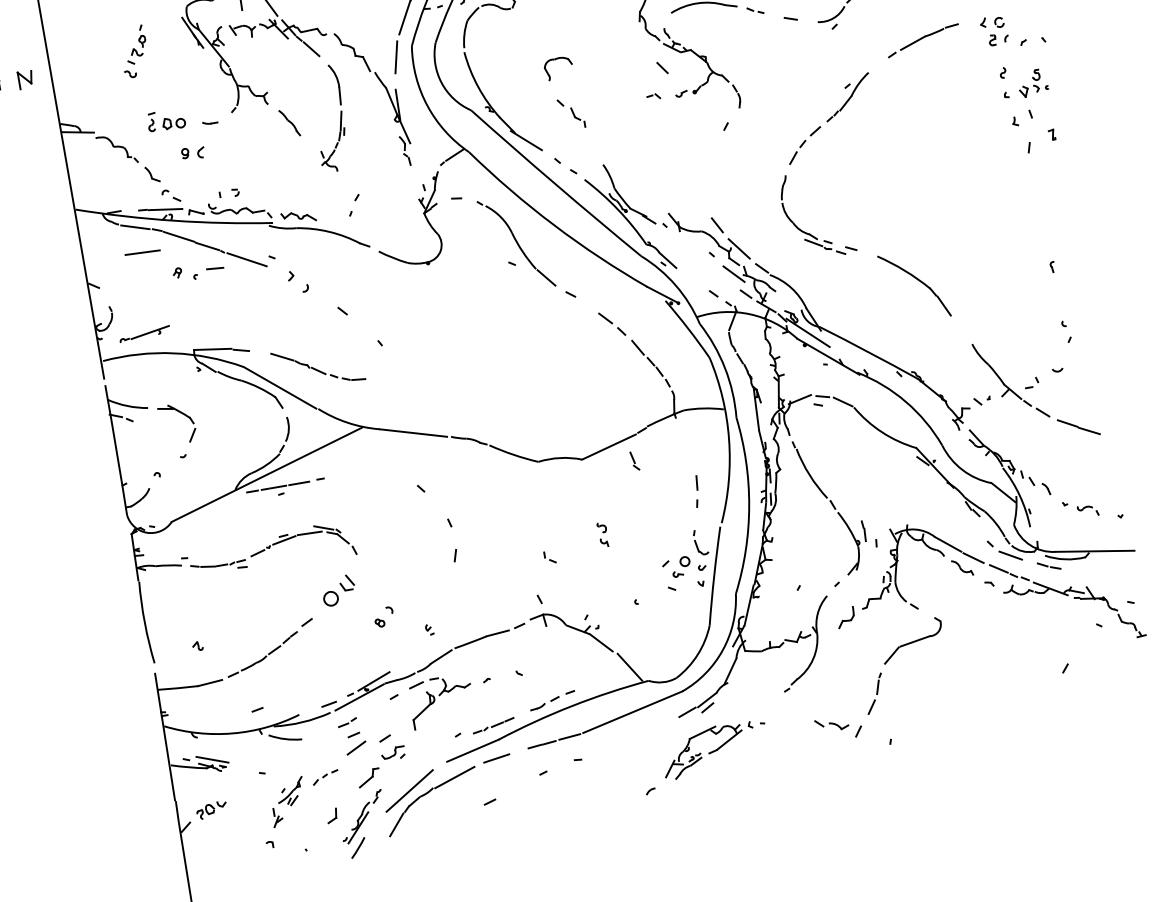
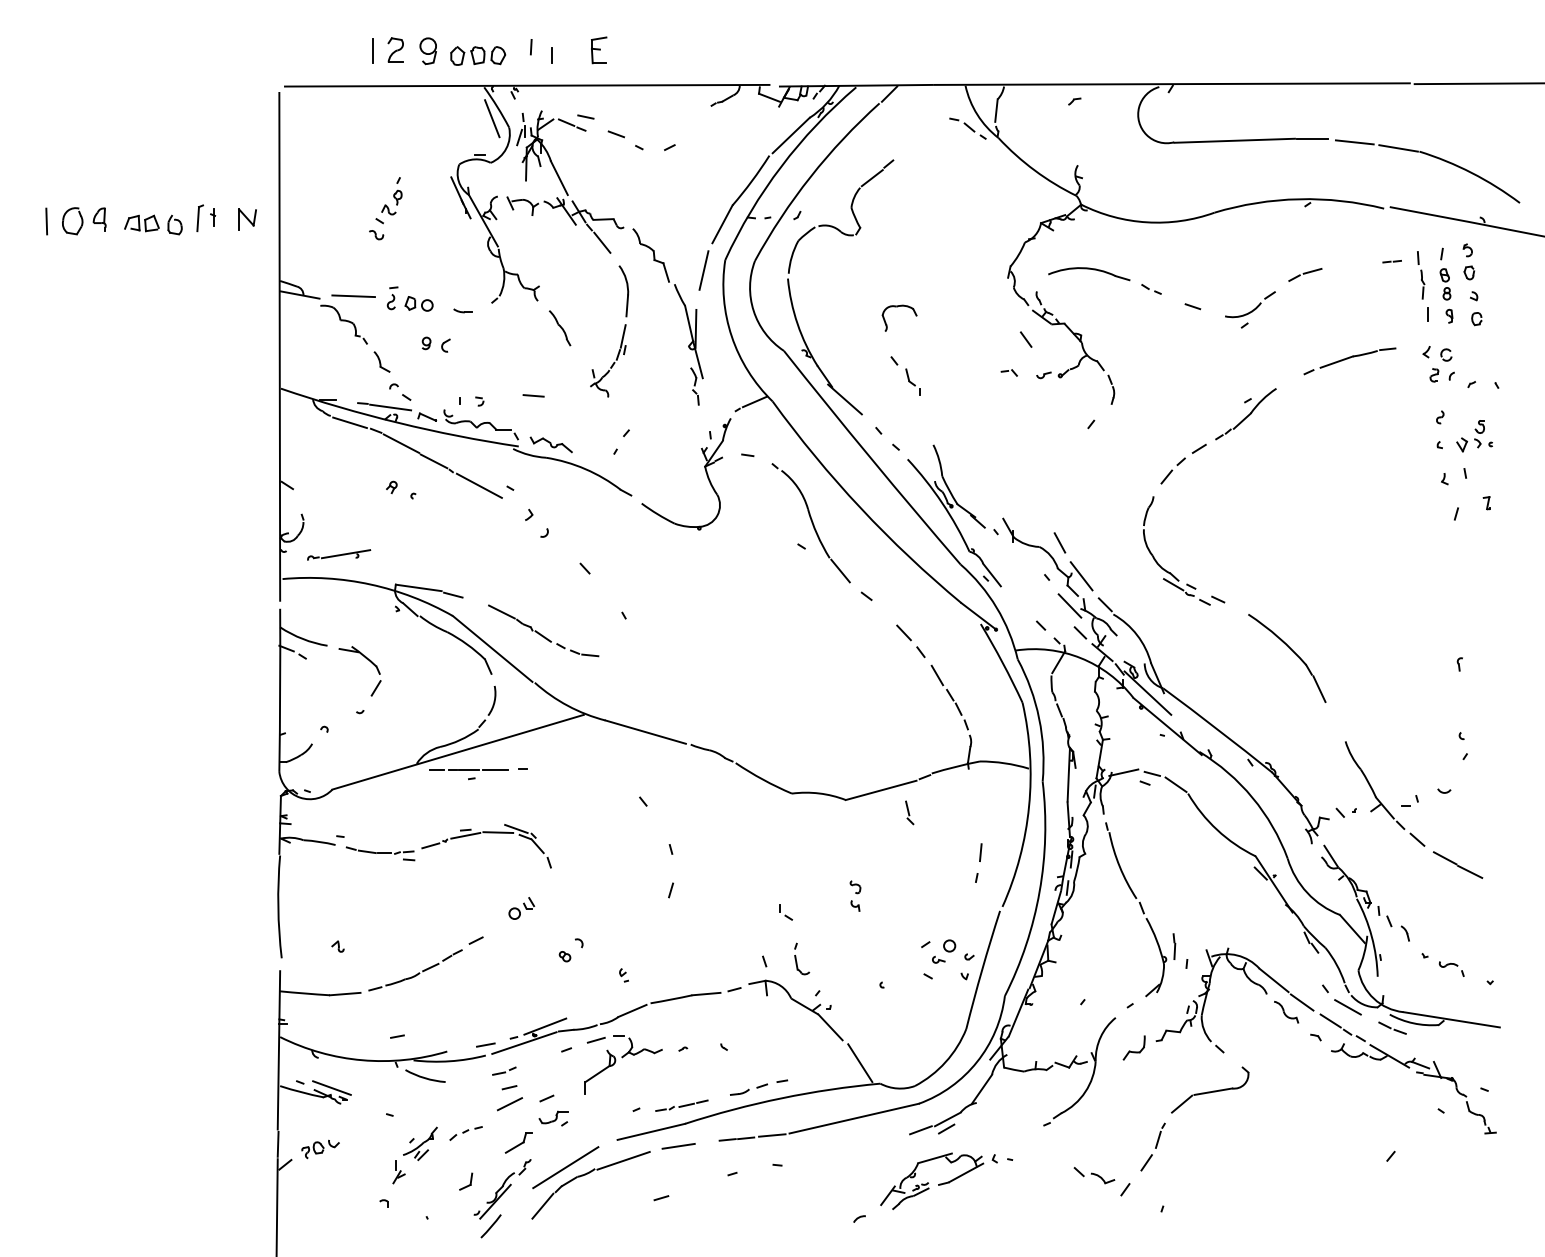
line: (142, 252) -> (353, 295), moved
line: (214, 268) -> (533, 395), moved
part: (701, 541) -> (802, 958), moved
part: (338, 590) -> (521, 908), size x0.62

